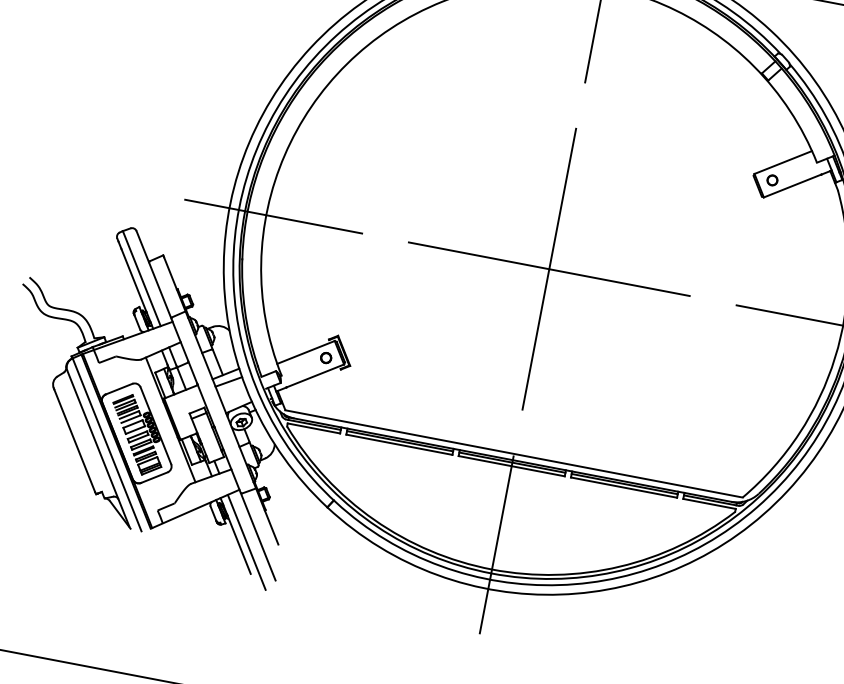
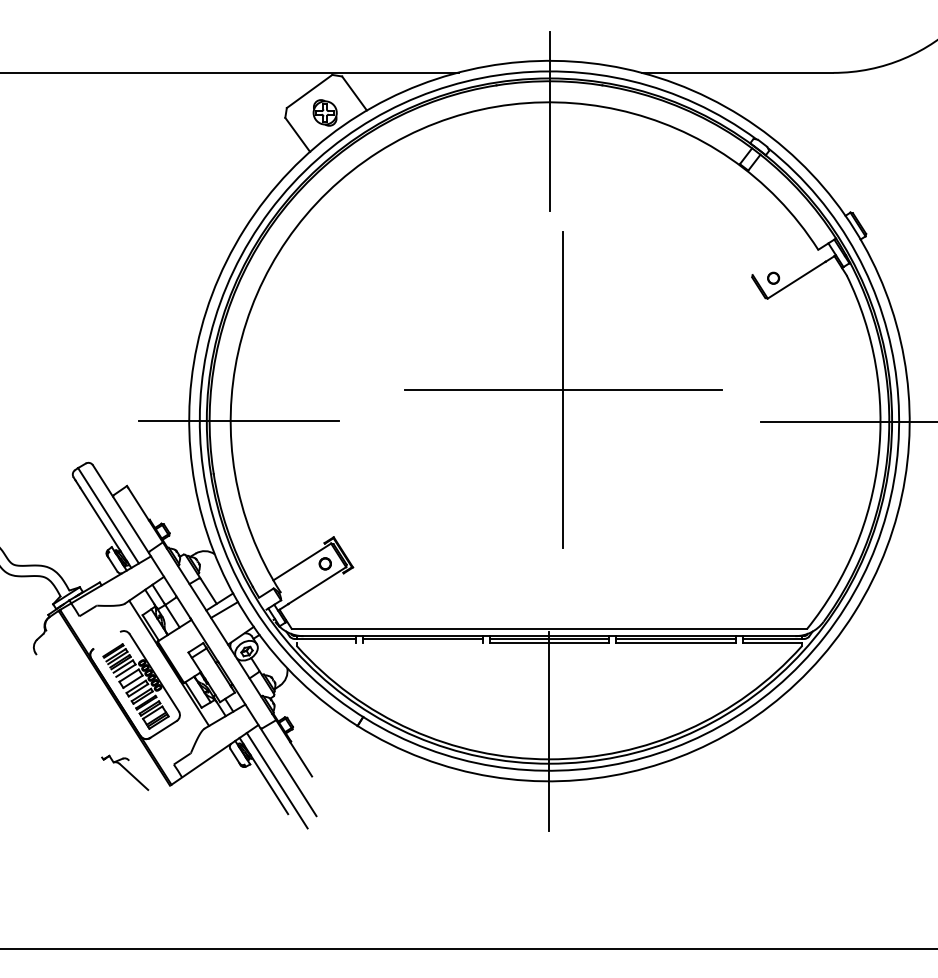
line: (783, 162) -> (781, 256), removed
part: (549, 268) -> (563, 389), moved
line: (118, 388) -> (106, 640), removed
line: (313, 428) -> (326, 642), removed
line: (75, 440) -> (69, 705), removed
line: (106, 444) -> (104, 703), removed
line: (399, 444) -> (422, 642), removed
line: (98, 448) -> (96, 709), removed

